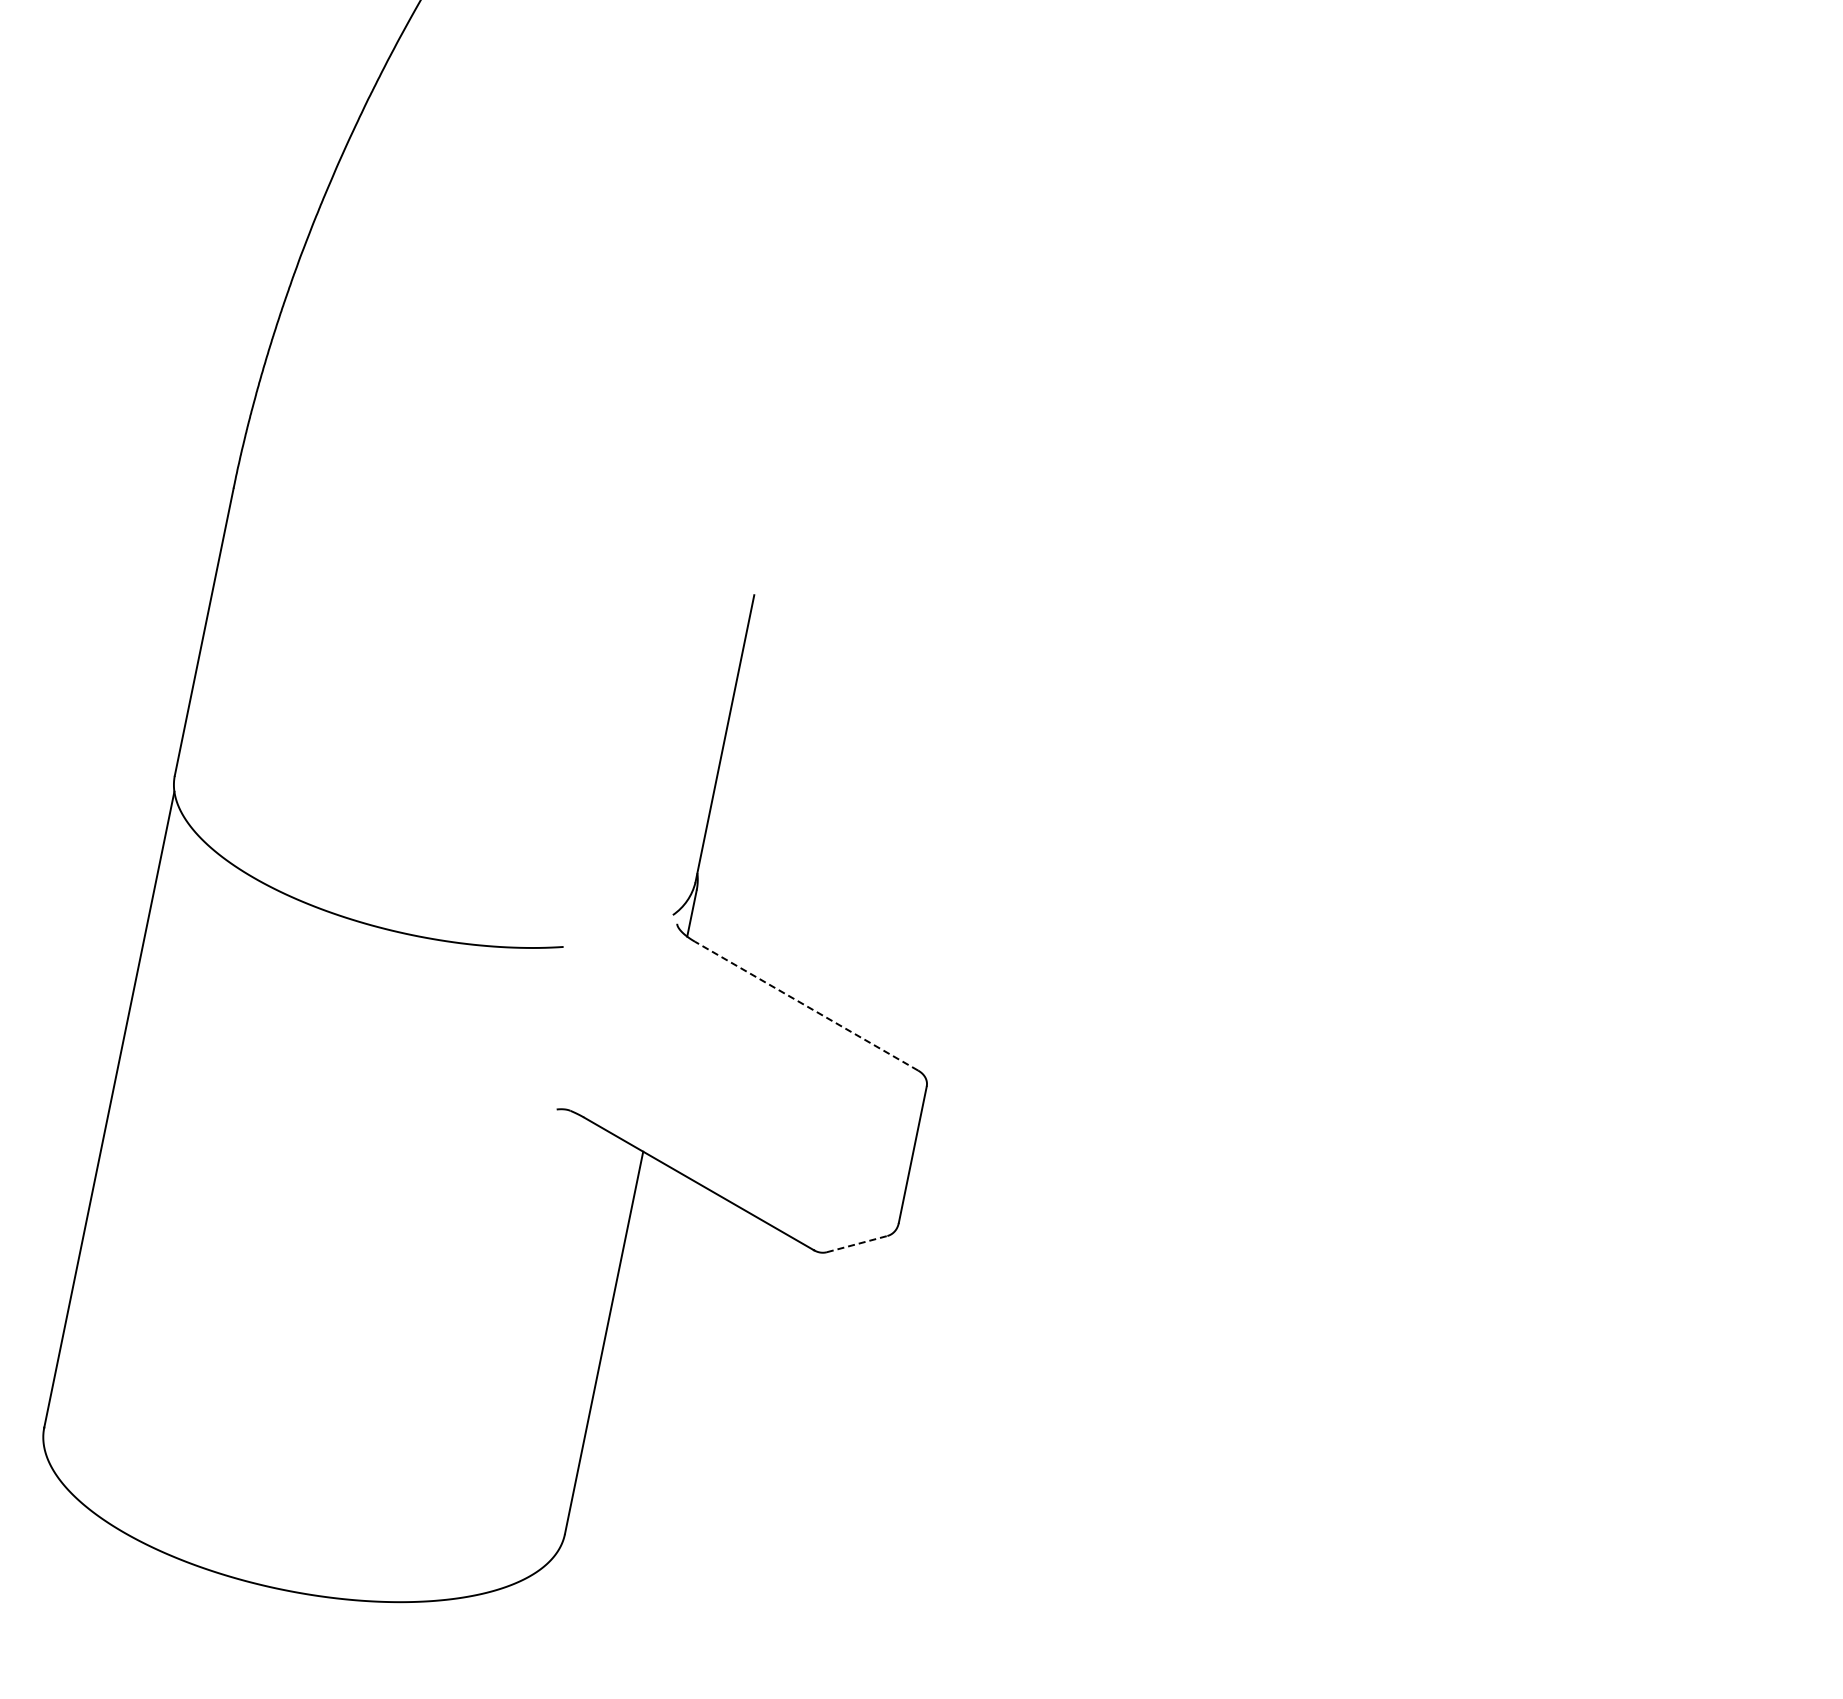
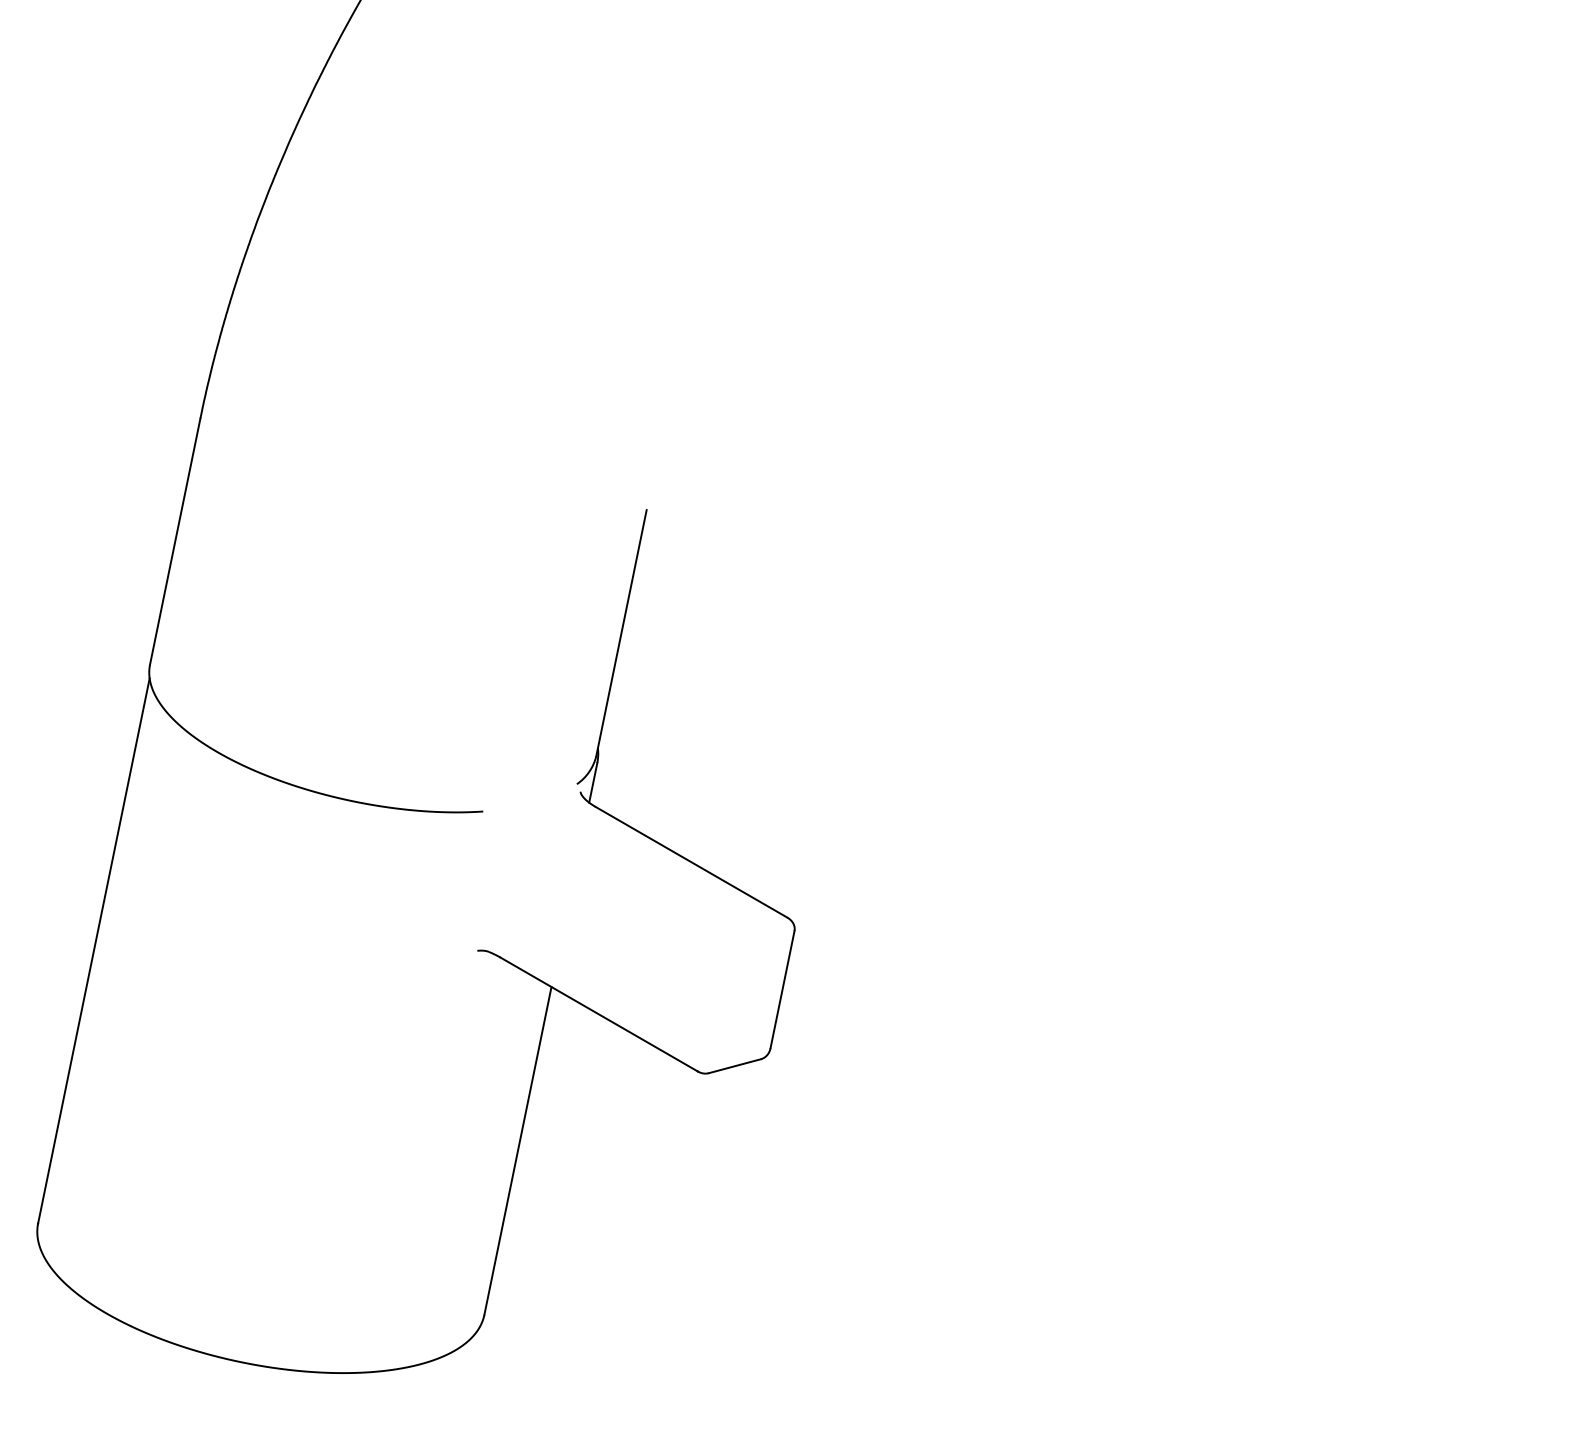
line: (806, 1006) -> (691, 862), dashed -> solid
line: (857, 1244) -> (735, 1066), dashed -> solid

